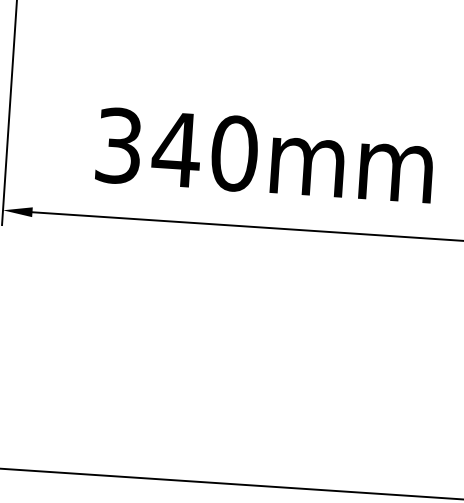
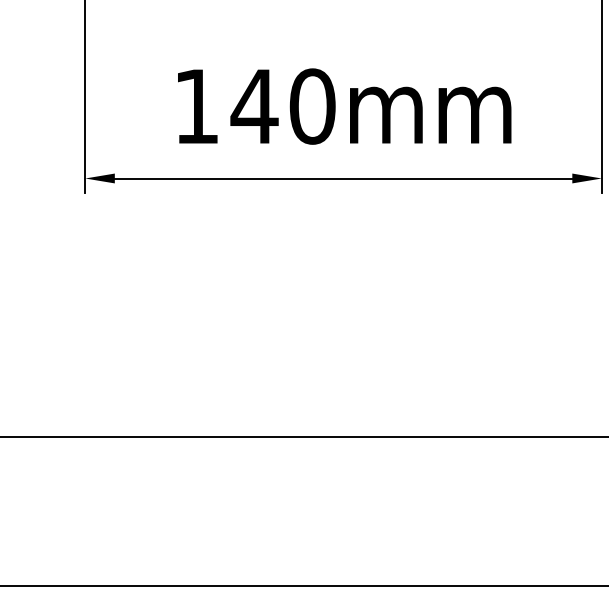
text: (118, 145) -> (196, 106), 340mm -> 140mm

